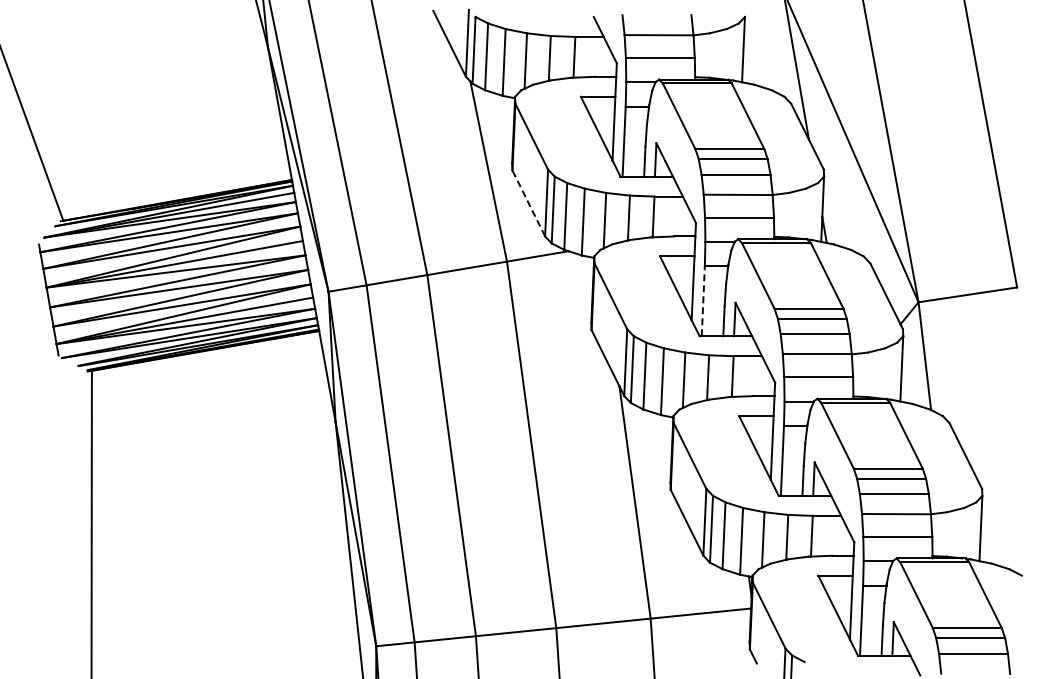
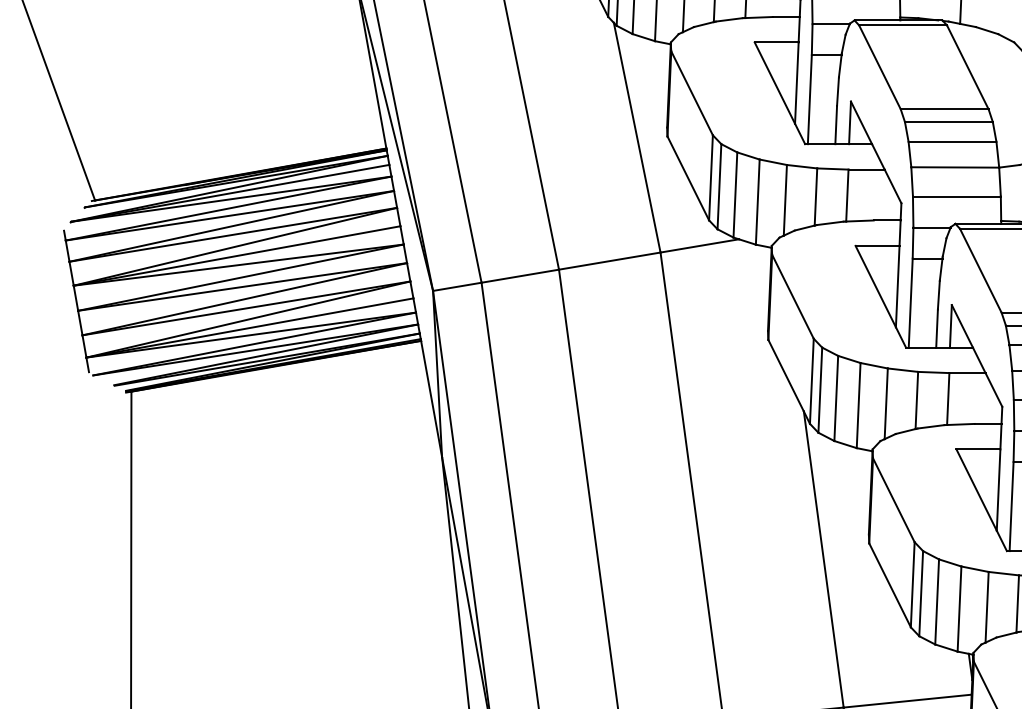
line: (528, 203) -> (687, 178), dashed -> solid
line: (703, 301) -> (910, 303), dashed -> solid

